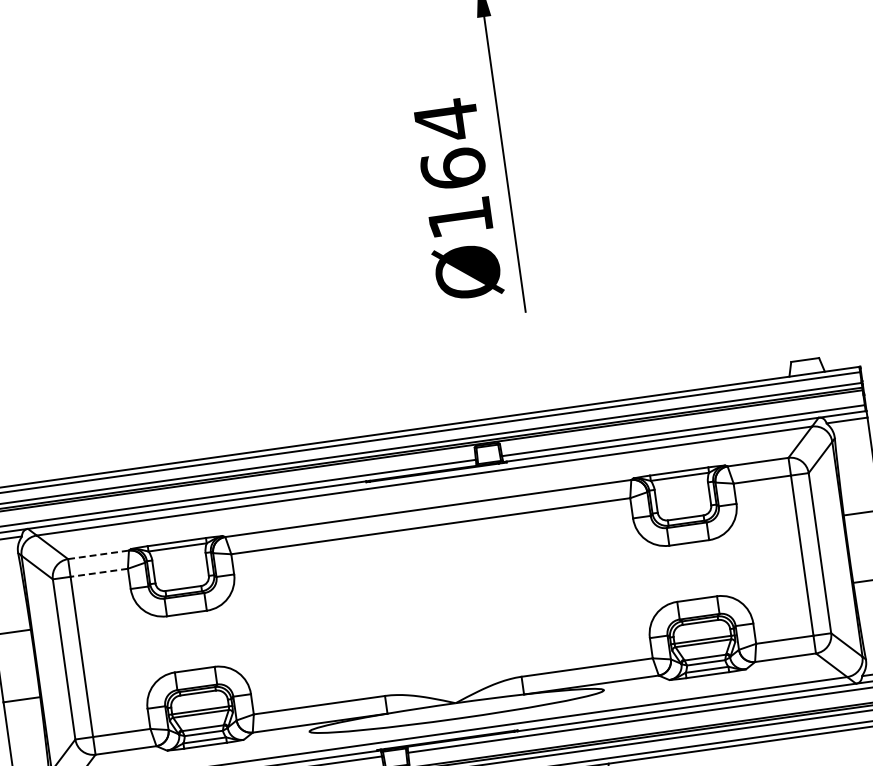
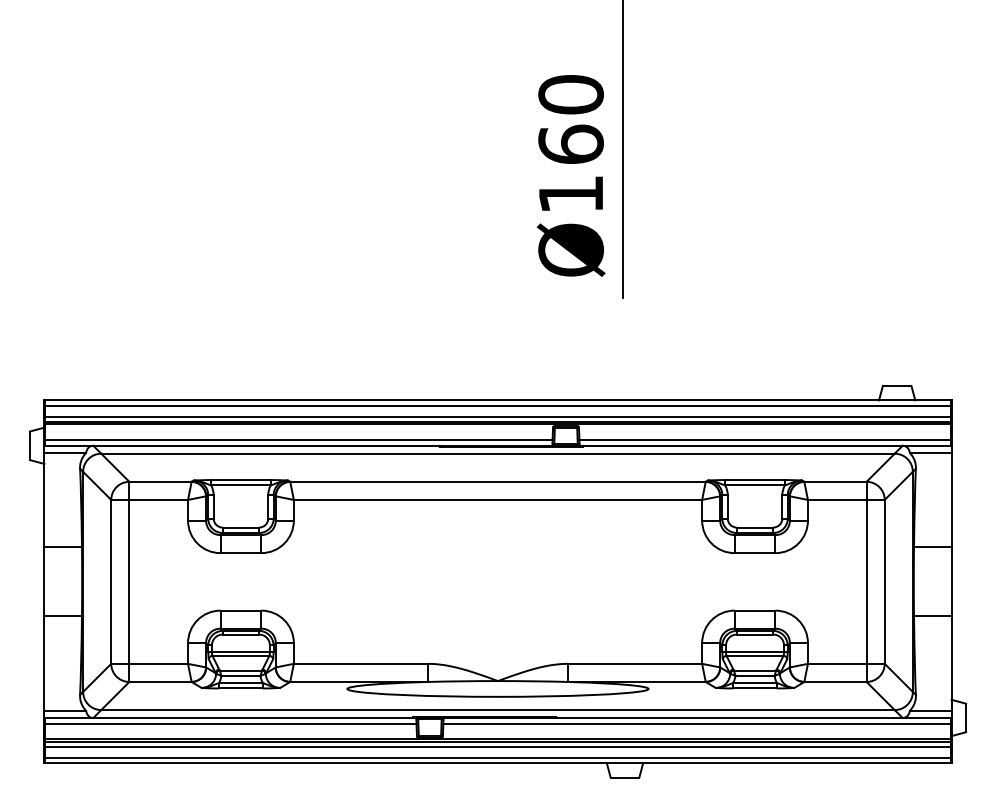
text: (445, 120) -> (570, 94), Ø164 -> Ø160
line: (99, 554) -> (161, 481), dashed -> solid
line: (99, 572) -> (158, 499), dashed -> solid

